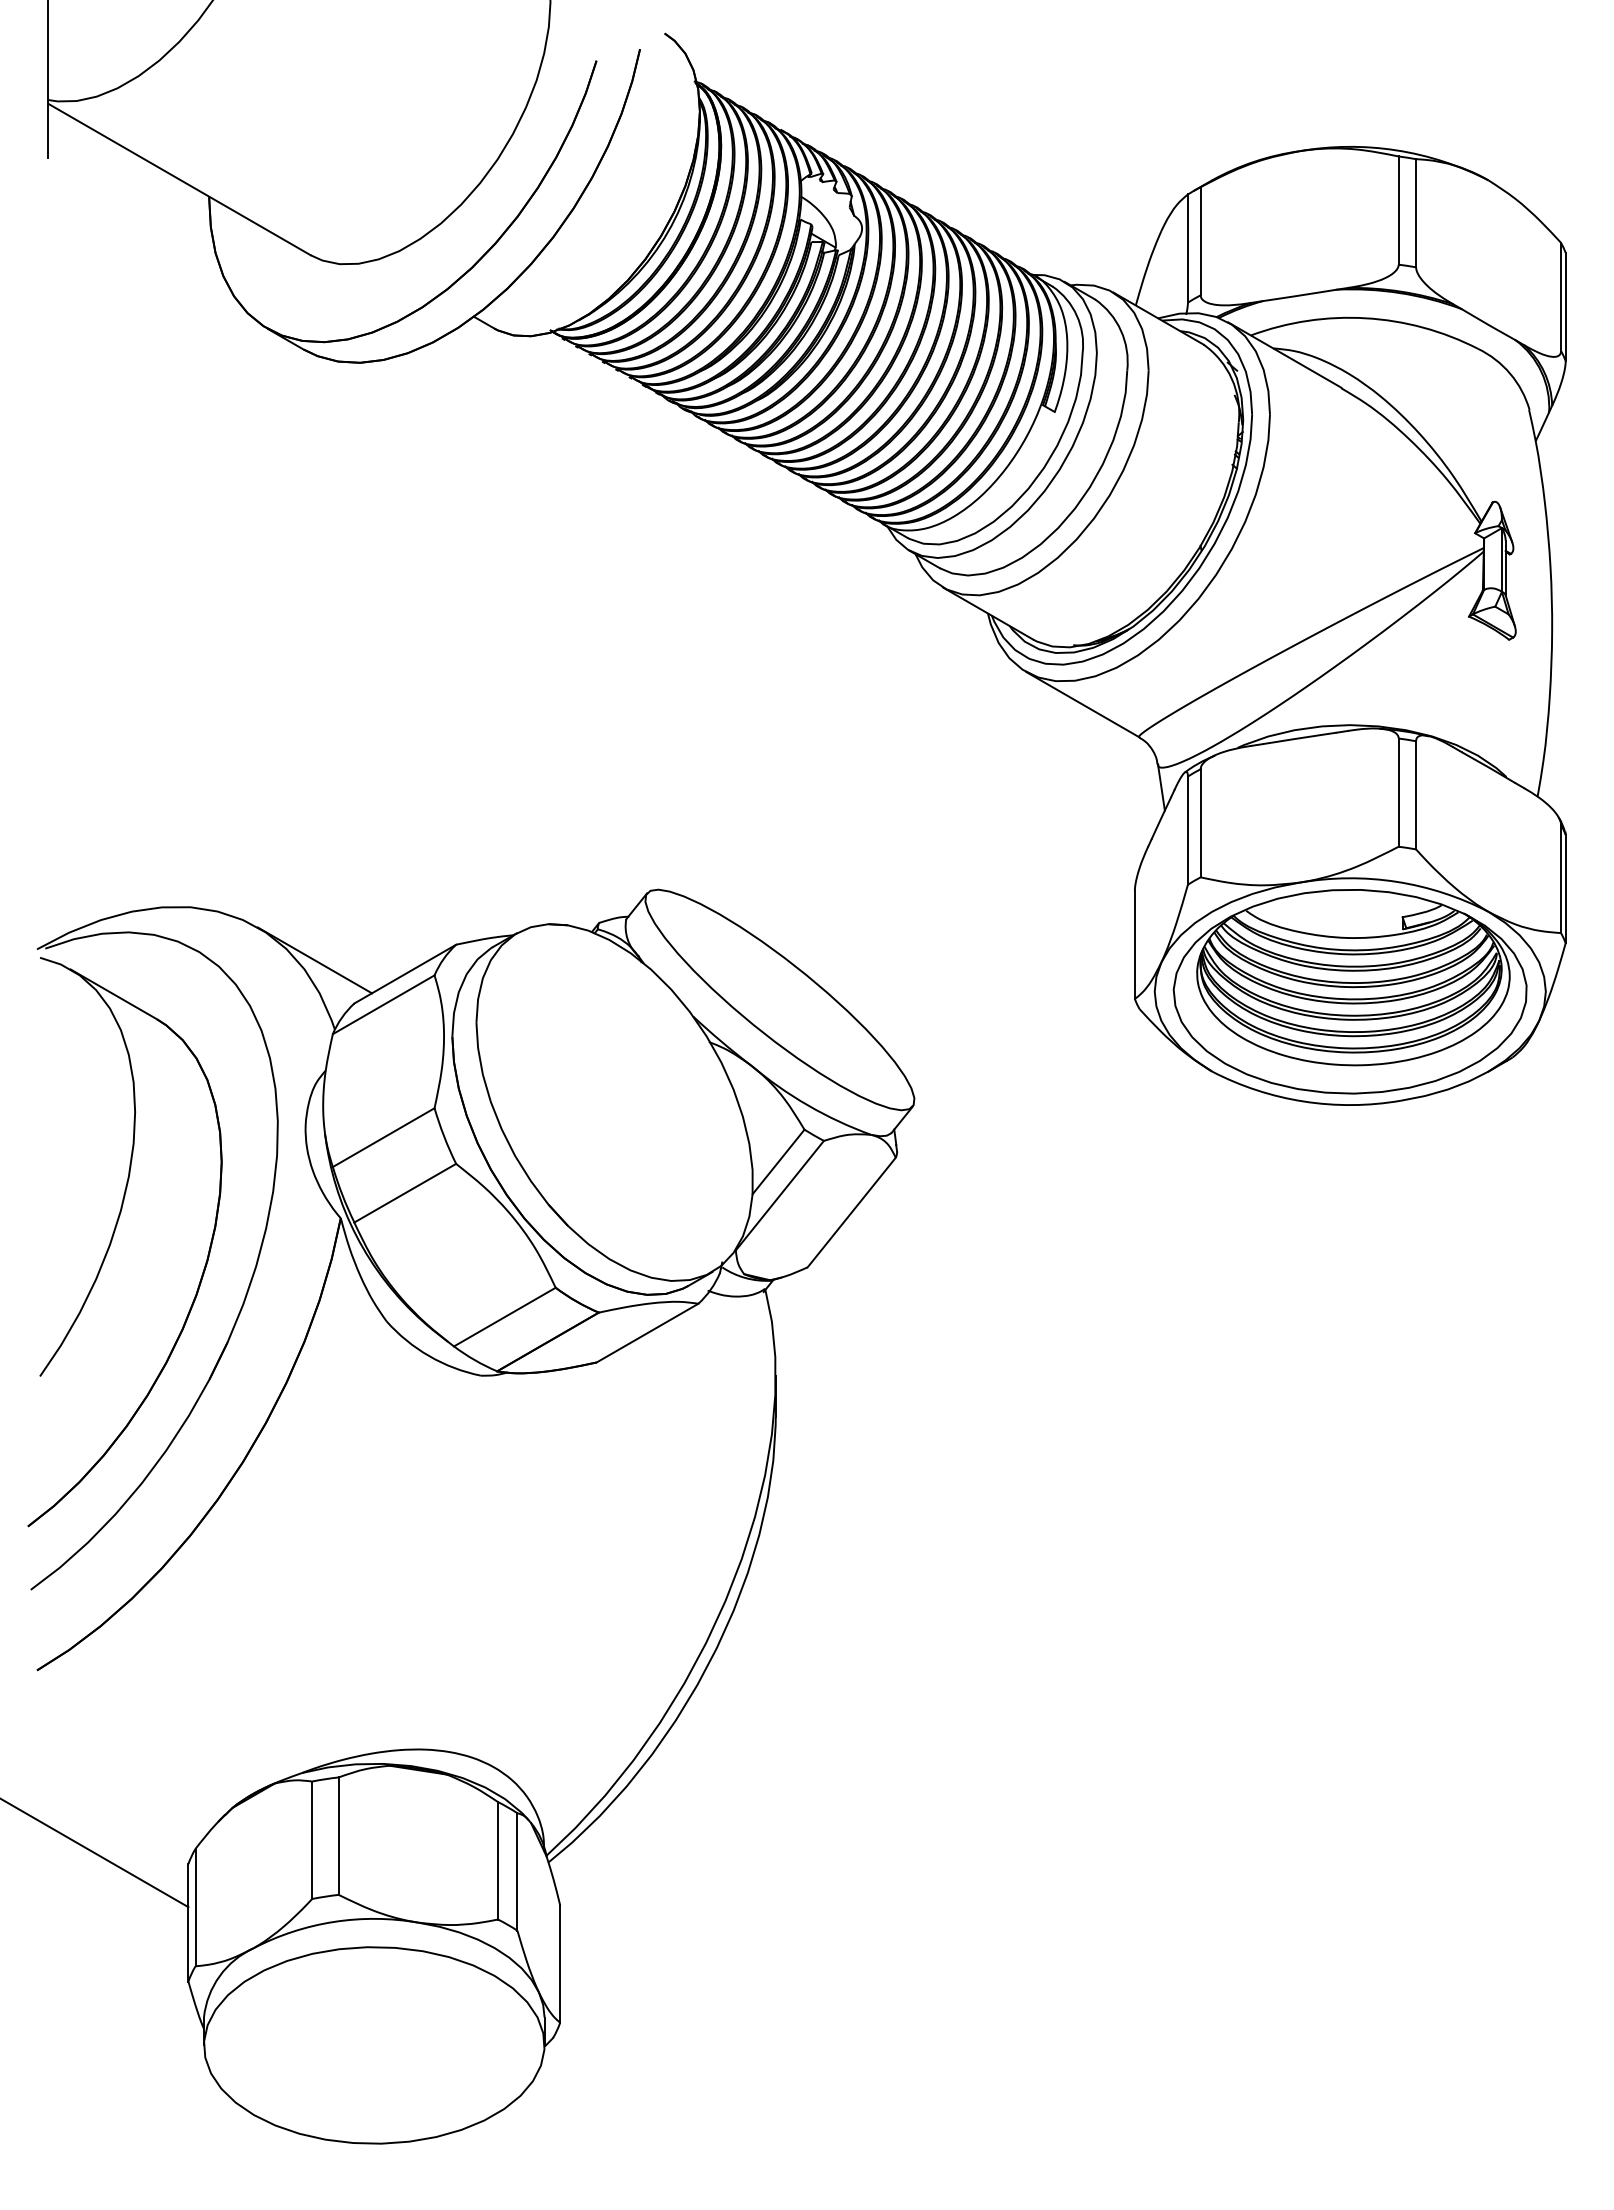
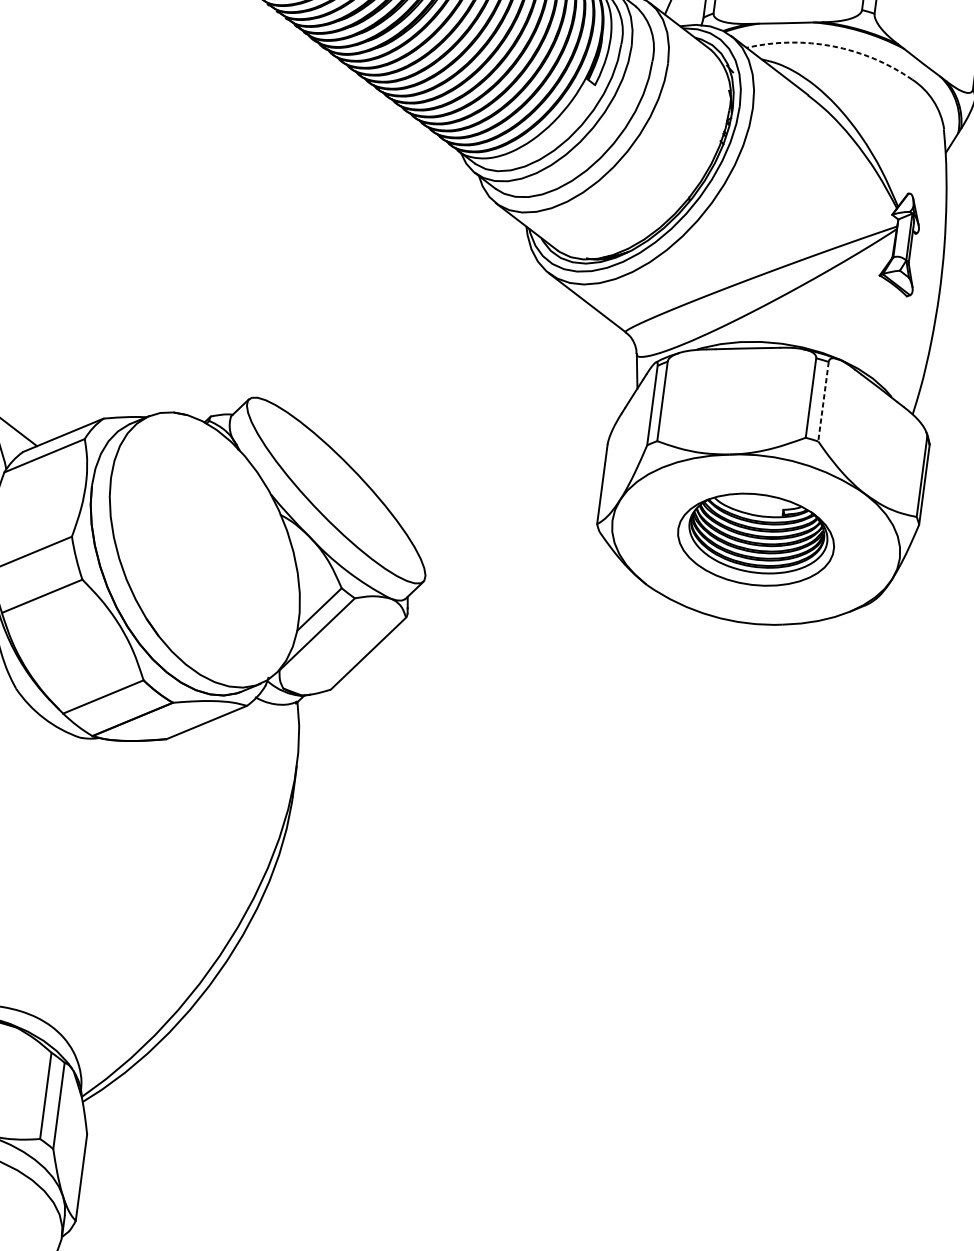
arc: (1365, 318) -> (832, 46), solid -> dashed
line: (1416, 795) -> (823, 401), solid -> dashed
part: (1349, 991) -> (755, 539), size x0.6

